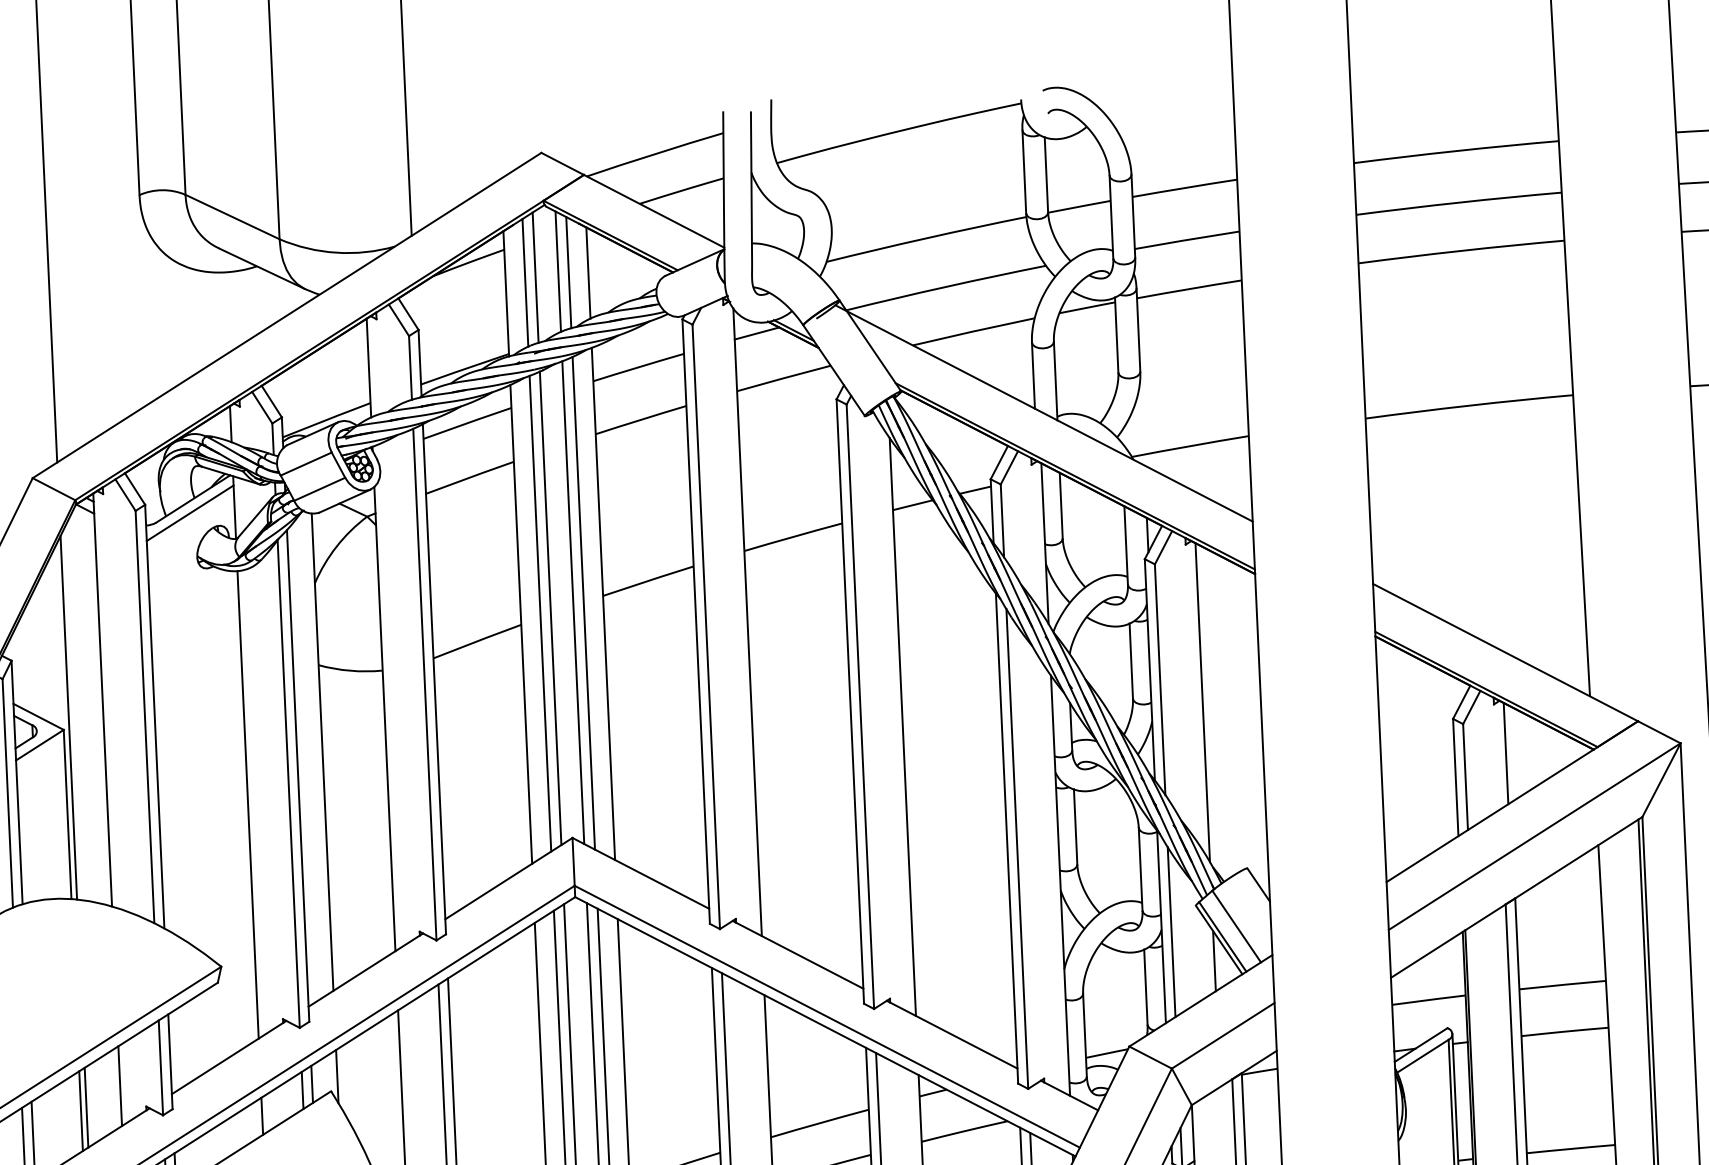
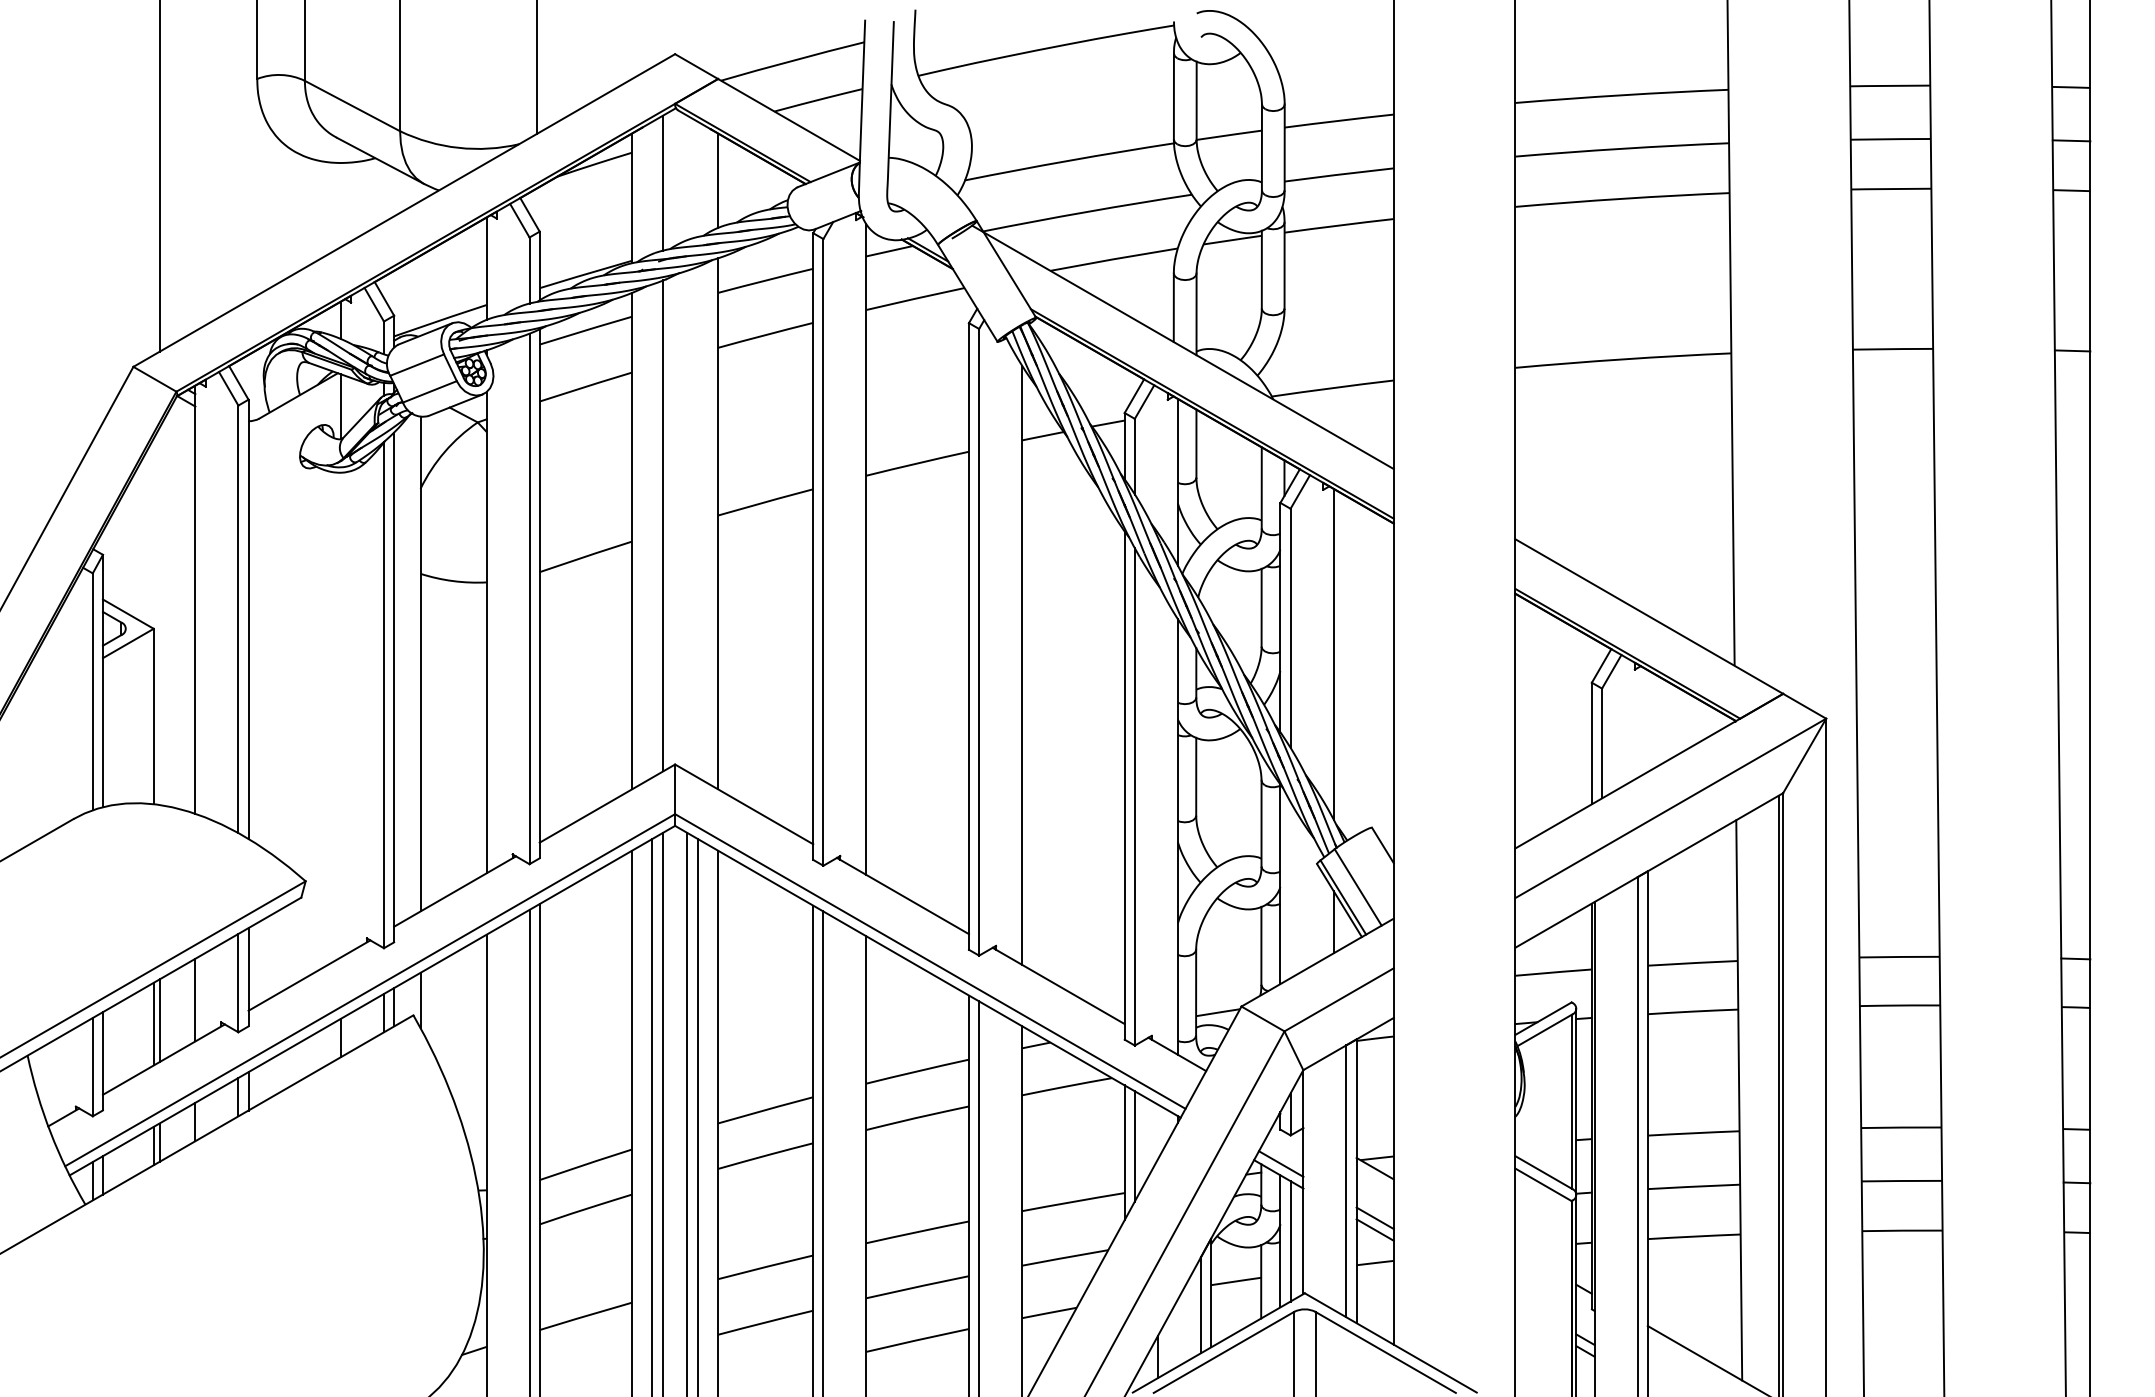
line: (557, 271) -> (686, 177), removed
line: (568, 272) -> (697, 179), removed
line: (525, 282) -> (652, 187), removed
line: (189, 513) -> (294, 410), removed
line: (572, 602) -> (686, 520), removed
line: (583, 602) -> (697, 521), removed
line: (540, 613) -> (652, 530), removed
line: (68, 717) -> (159, 616), removed
line: (1506, 752) -> (1645, 720), removed
line: (247, 804) -> (340, 714), removed
line: (1171, 932) -> (1290, 890), removed

